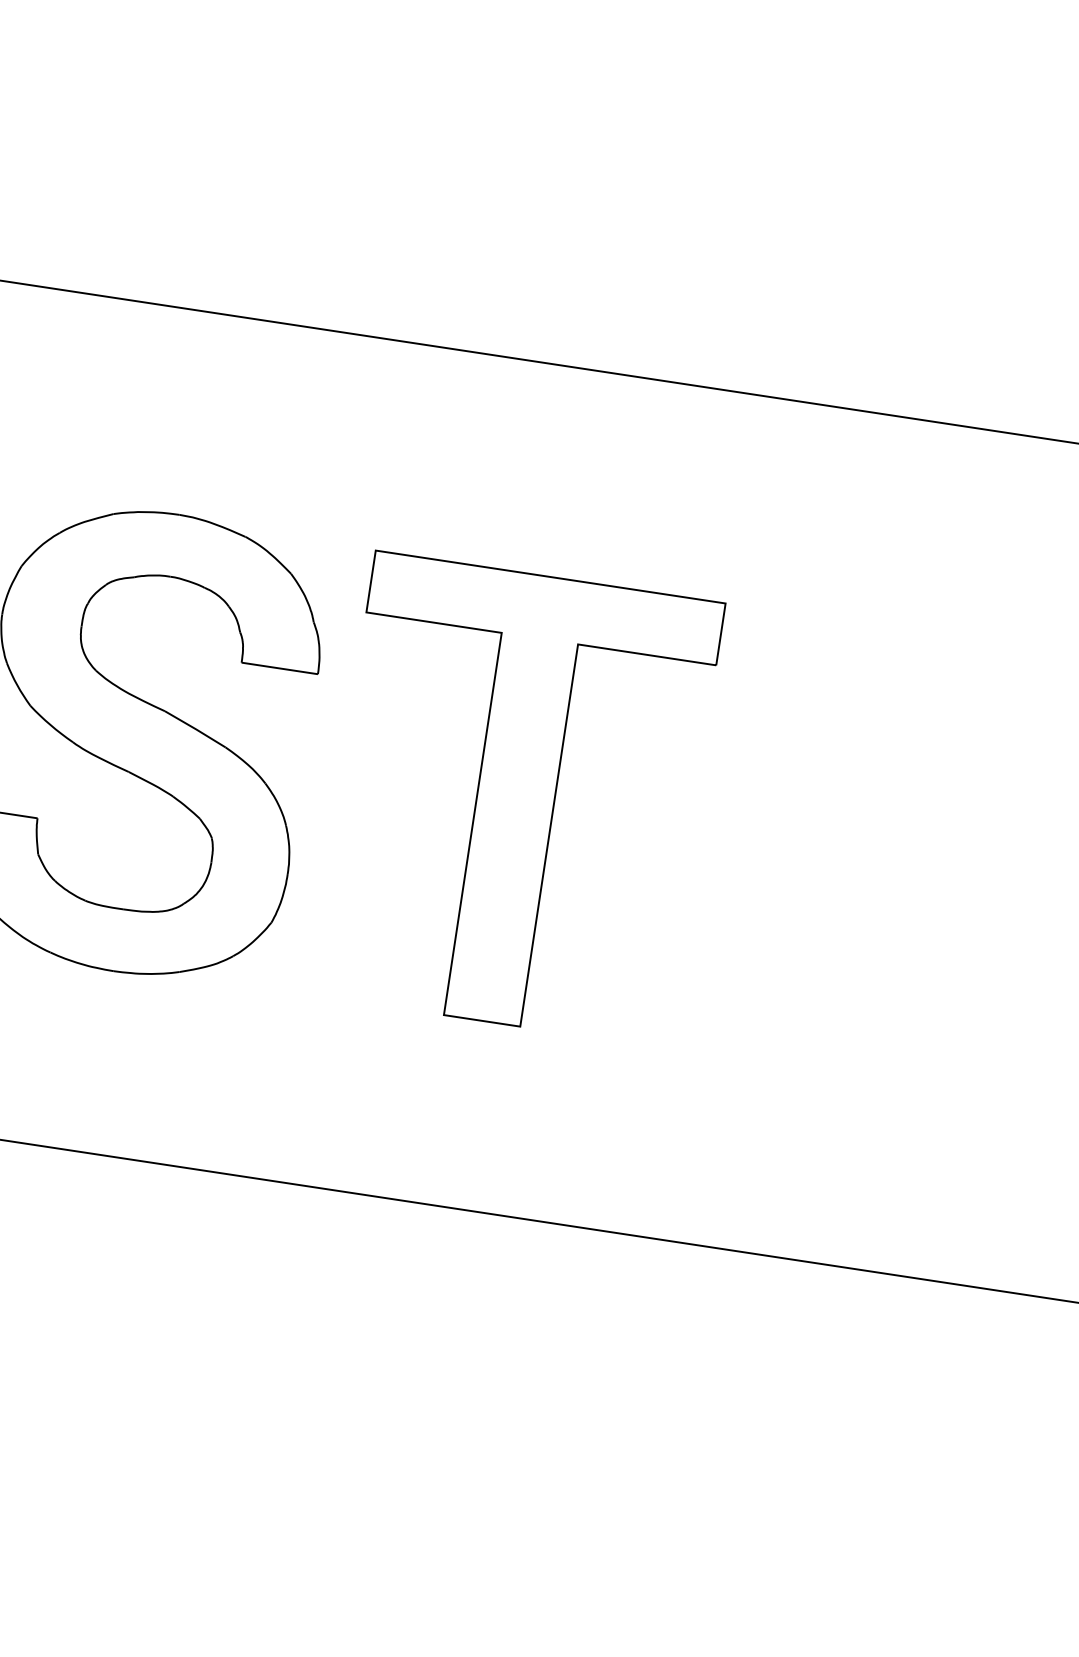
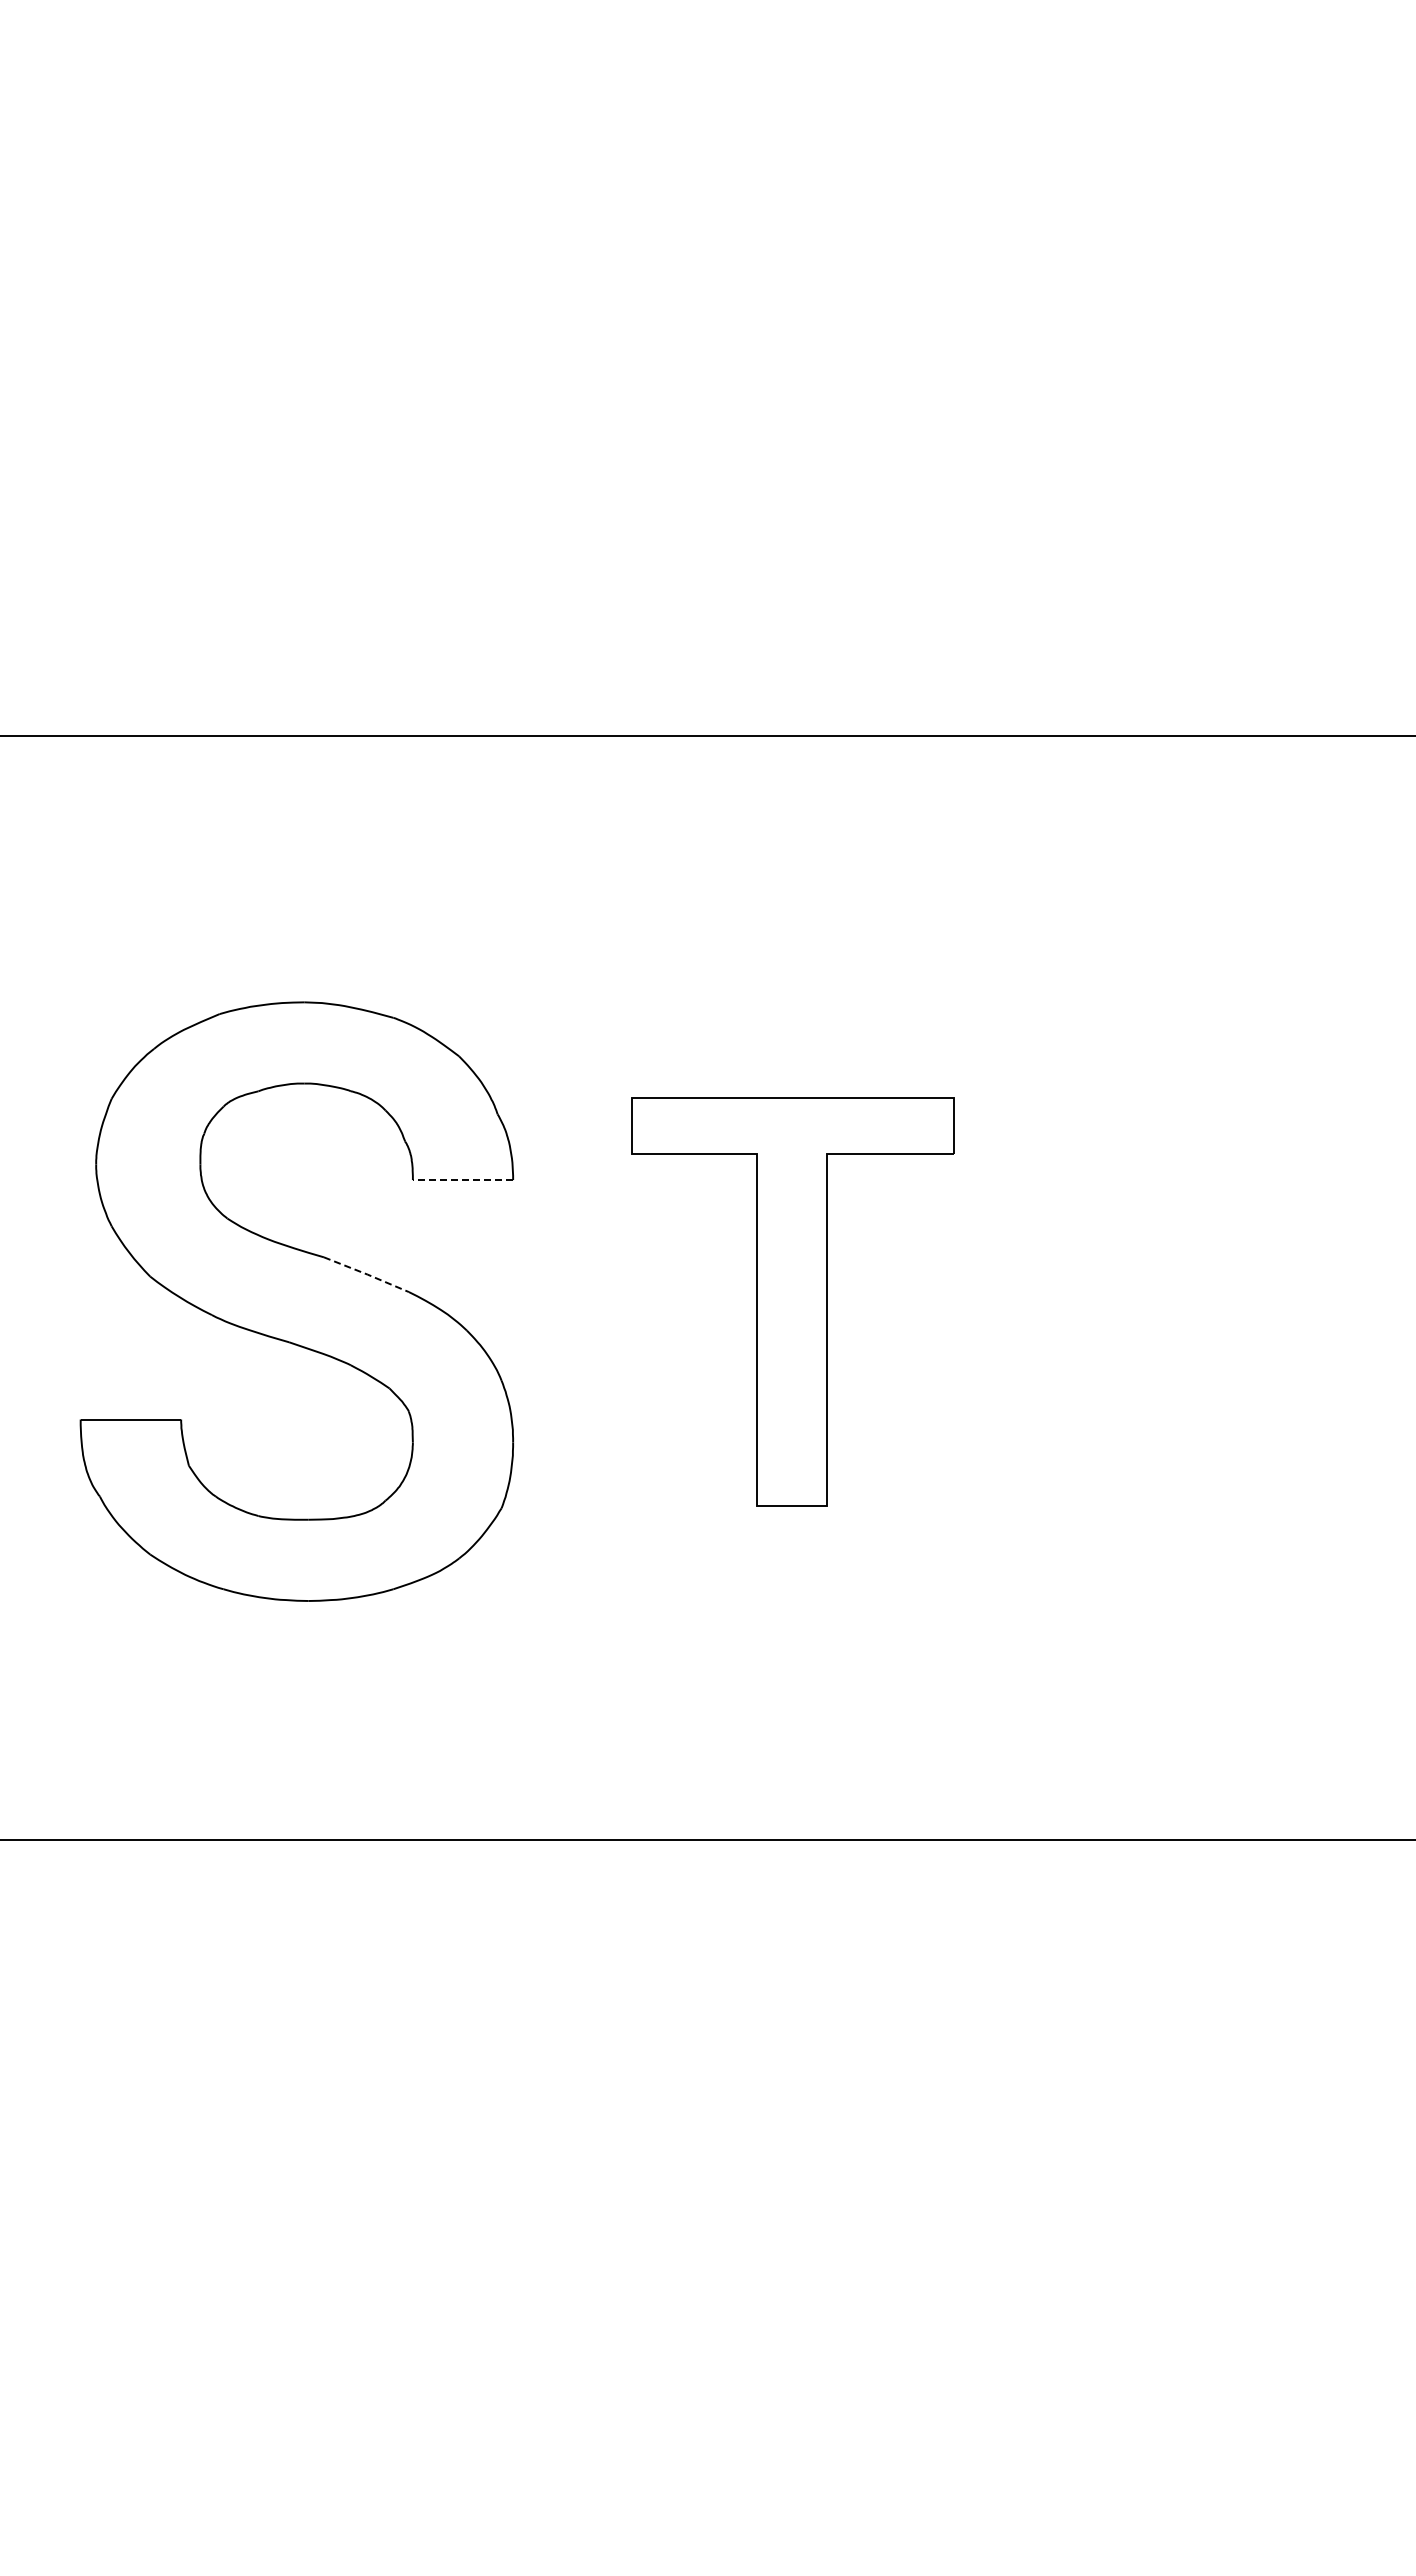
line: (279, 668) -> (462, 1180), solid -> dashed
line: (195, 729) -> (366, 1274), solid -> dashed
part: (516, 798) -> (792, 1301), size x0.7

